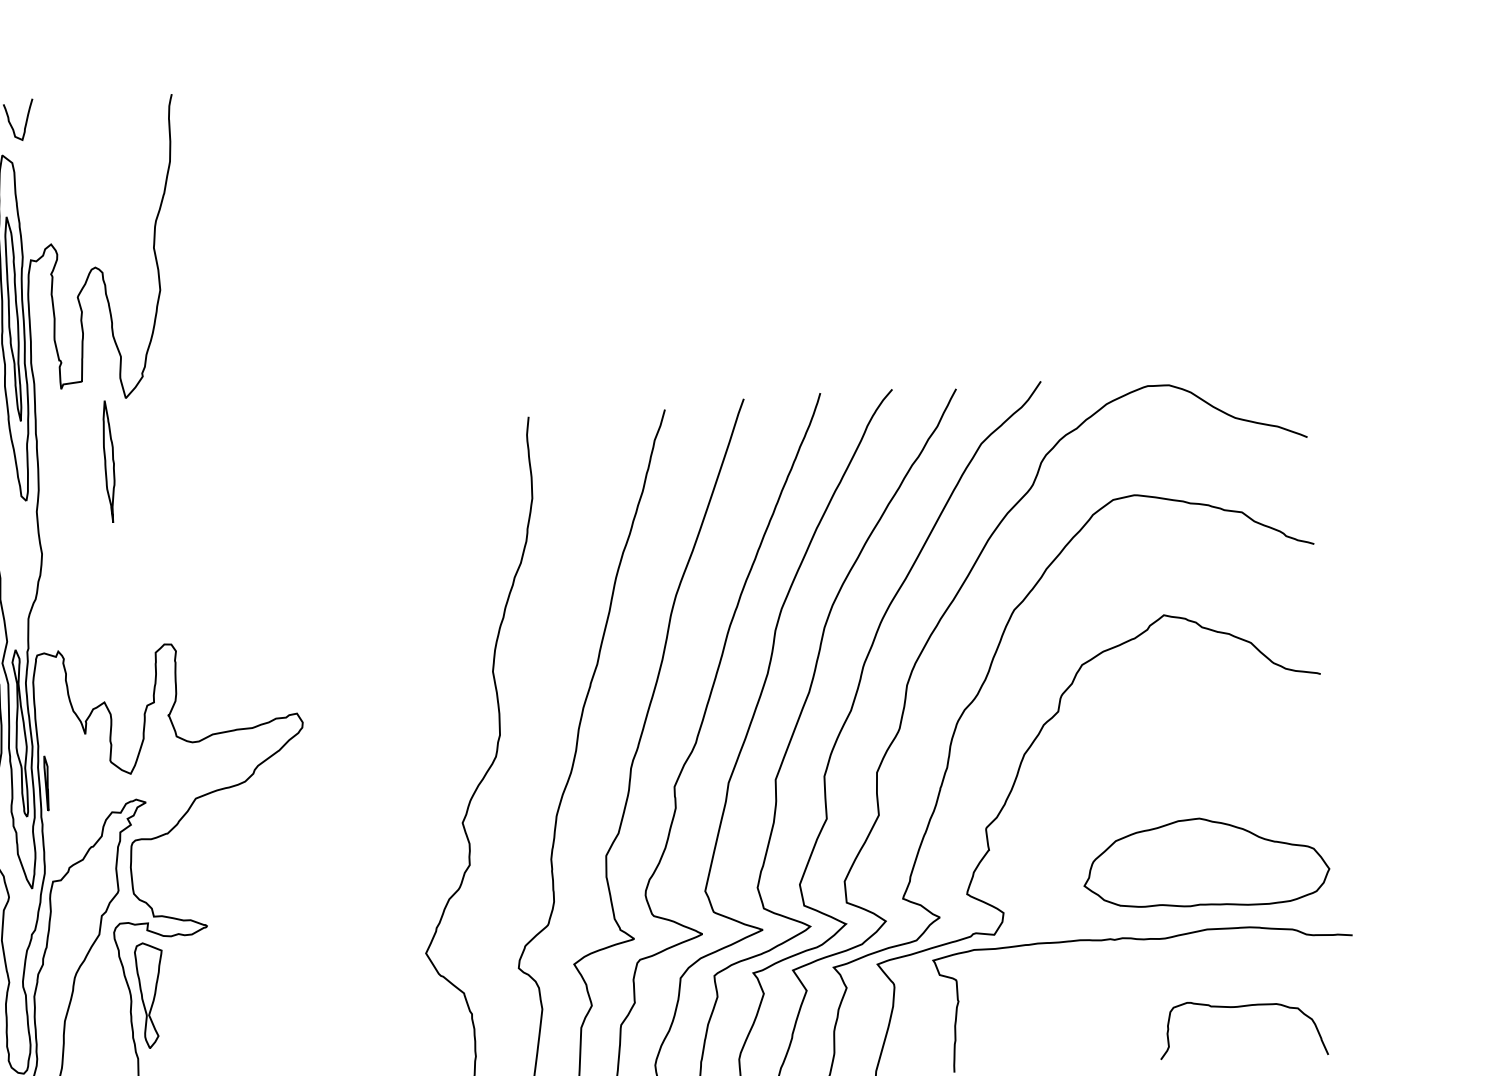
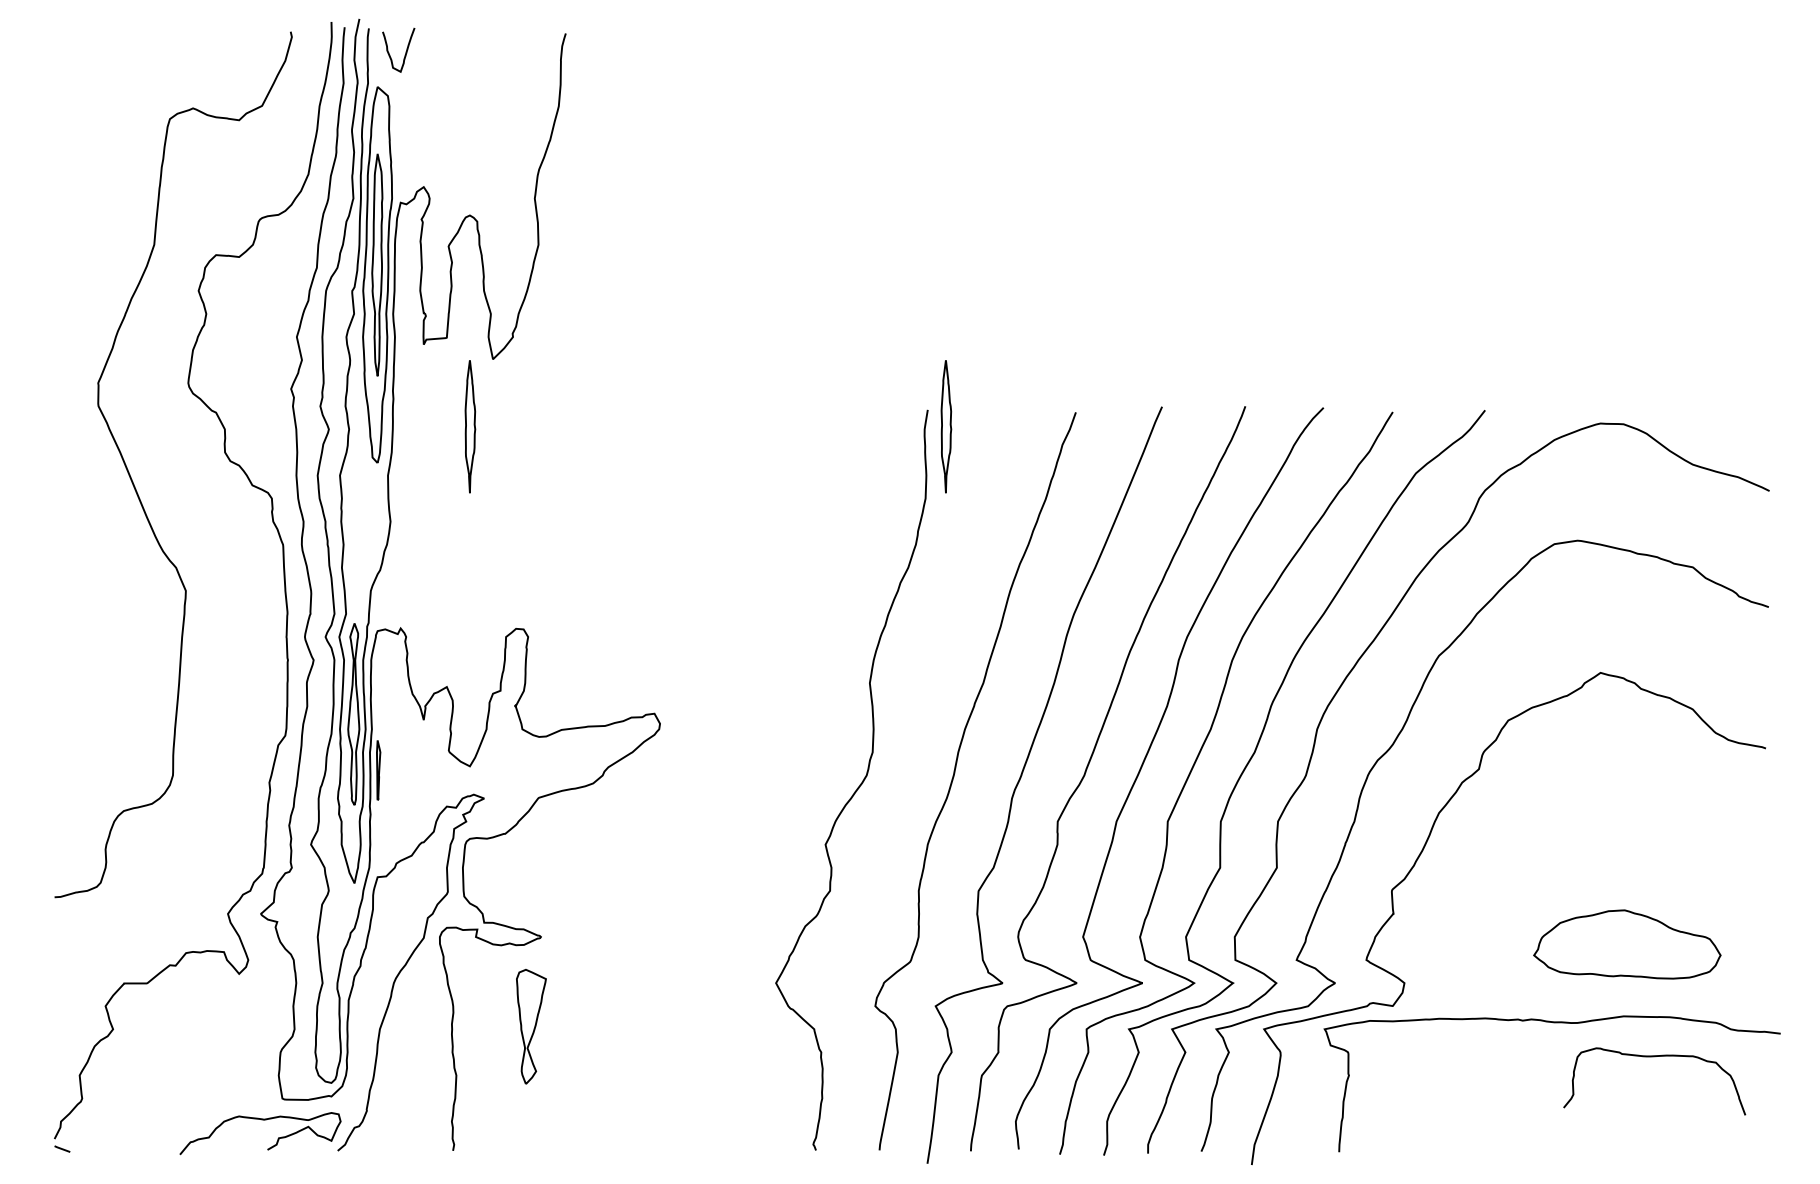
part: (546, 430) -> (946, 426), added
part: (1206, 863) -> (1627, 944), size x0.7
part: (151, 995) -> (531, 1026), moved
curve: (1241, 1007) -> (1654, 1057), moved

